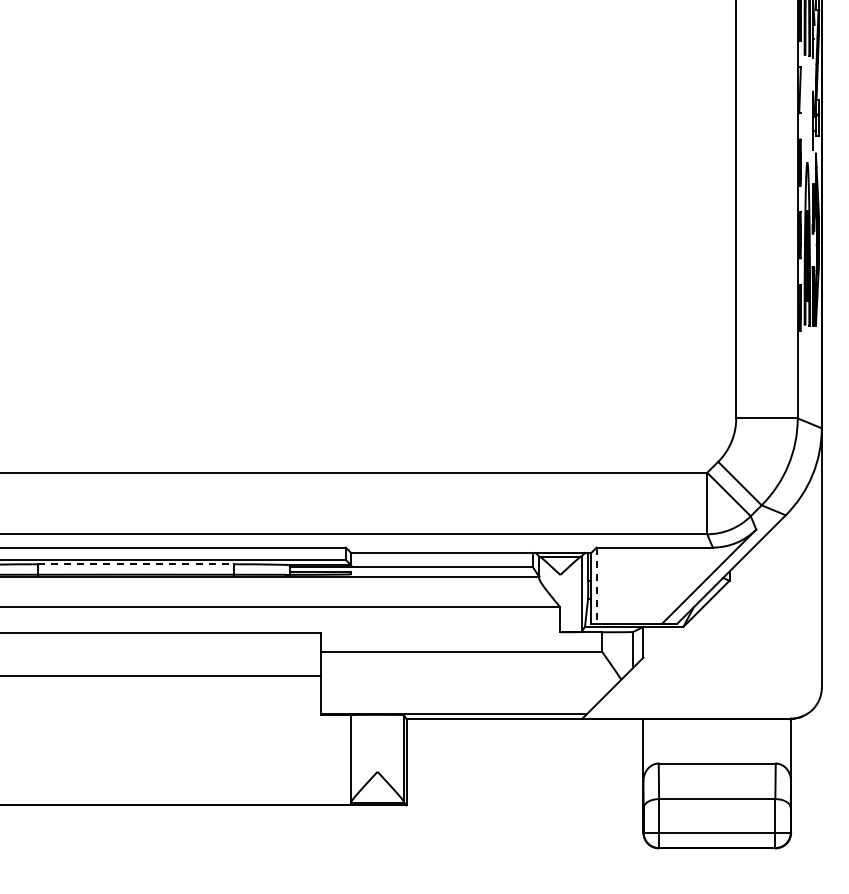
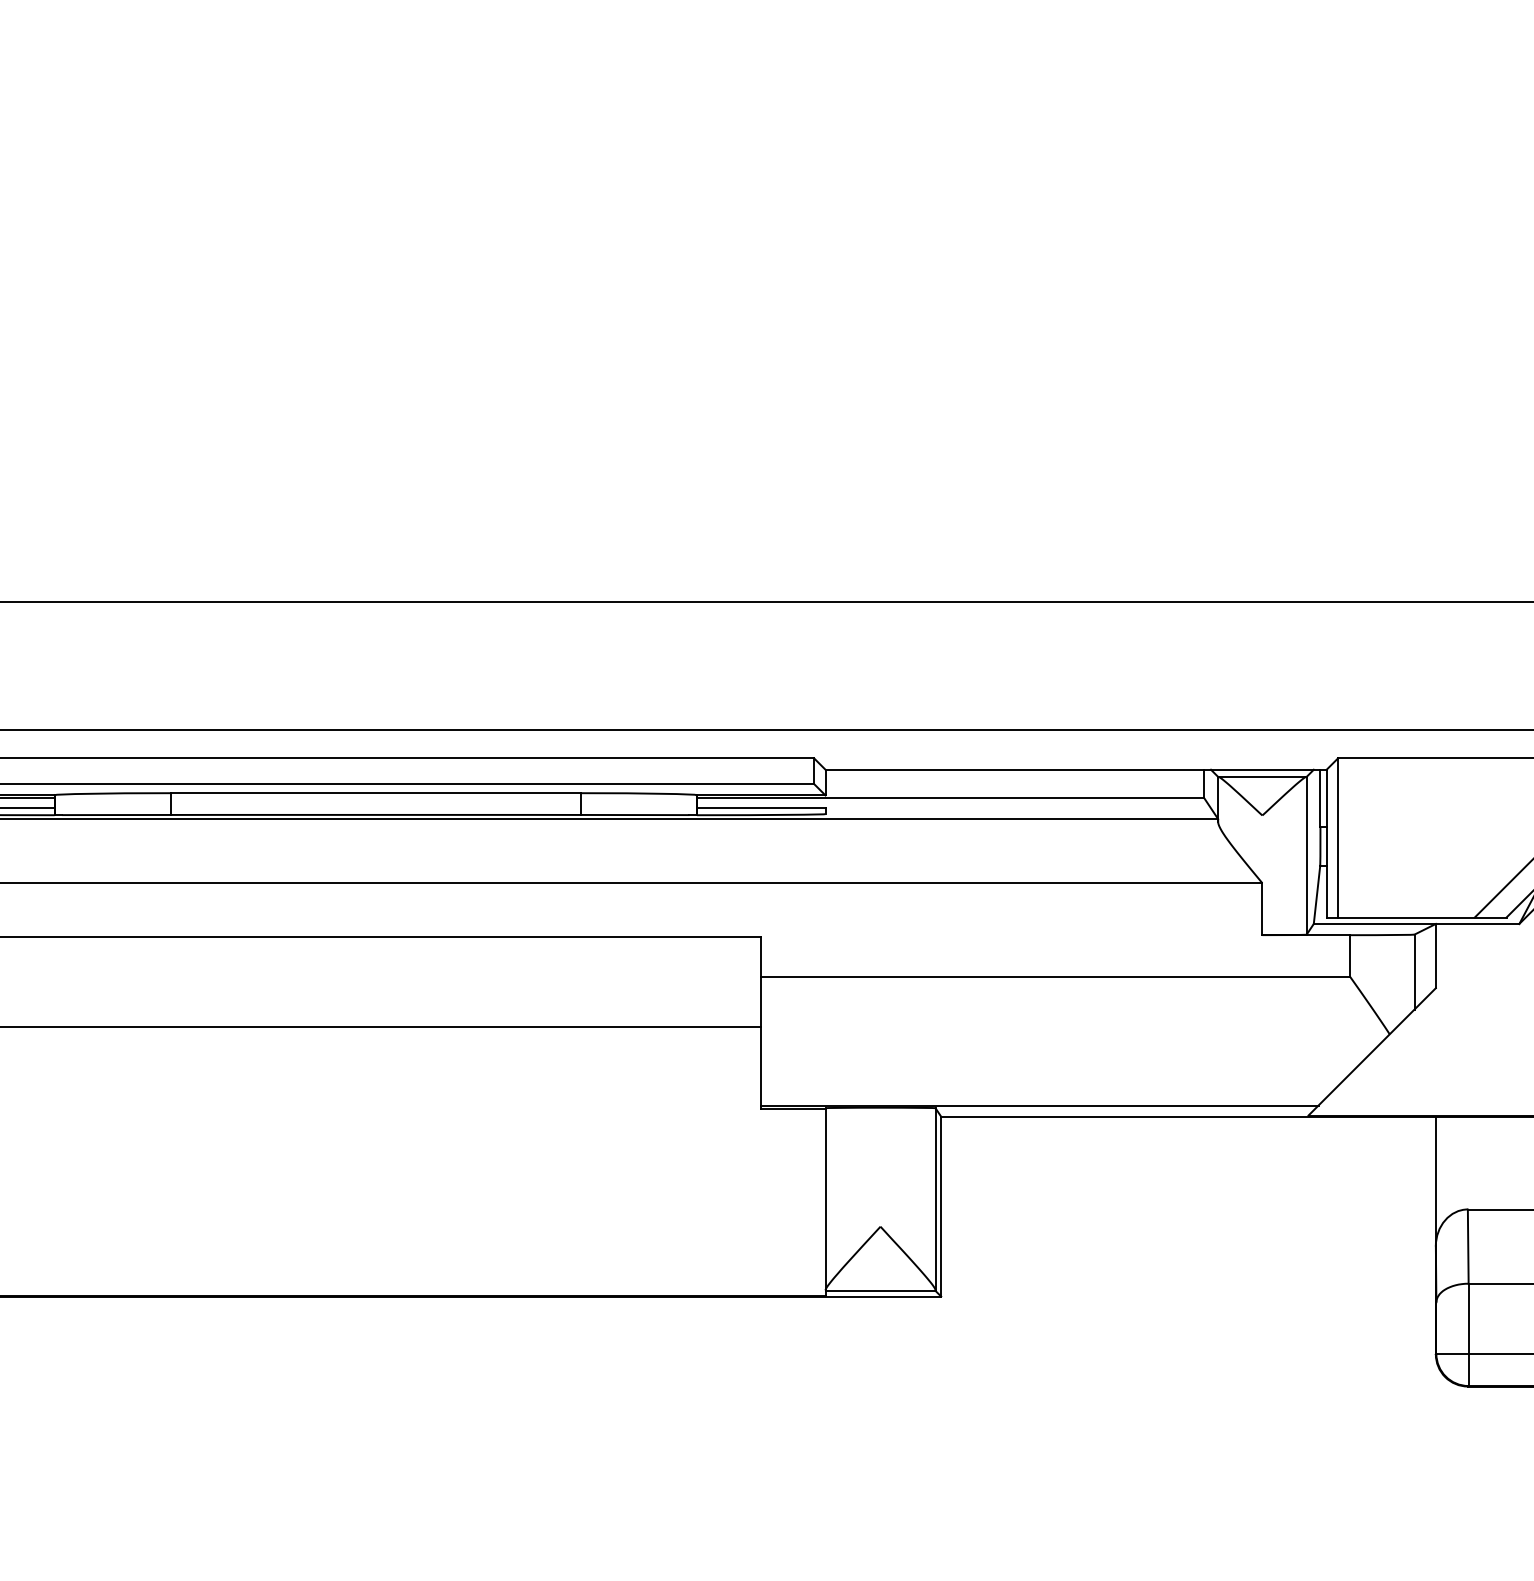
line: (136, 564) -> (376, 793), dashed -> solid
line: (596, 586) -> (1337, 839), dashed -> solid

